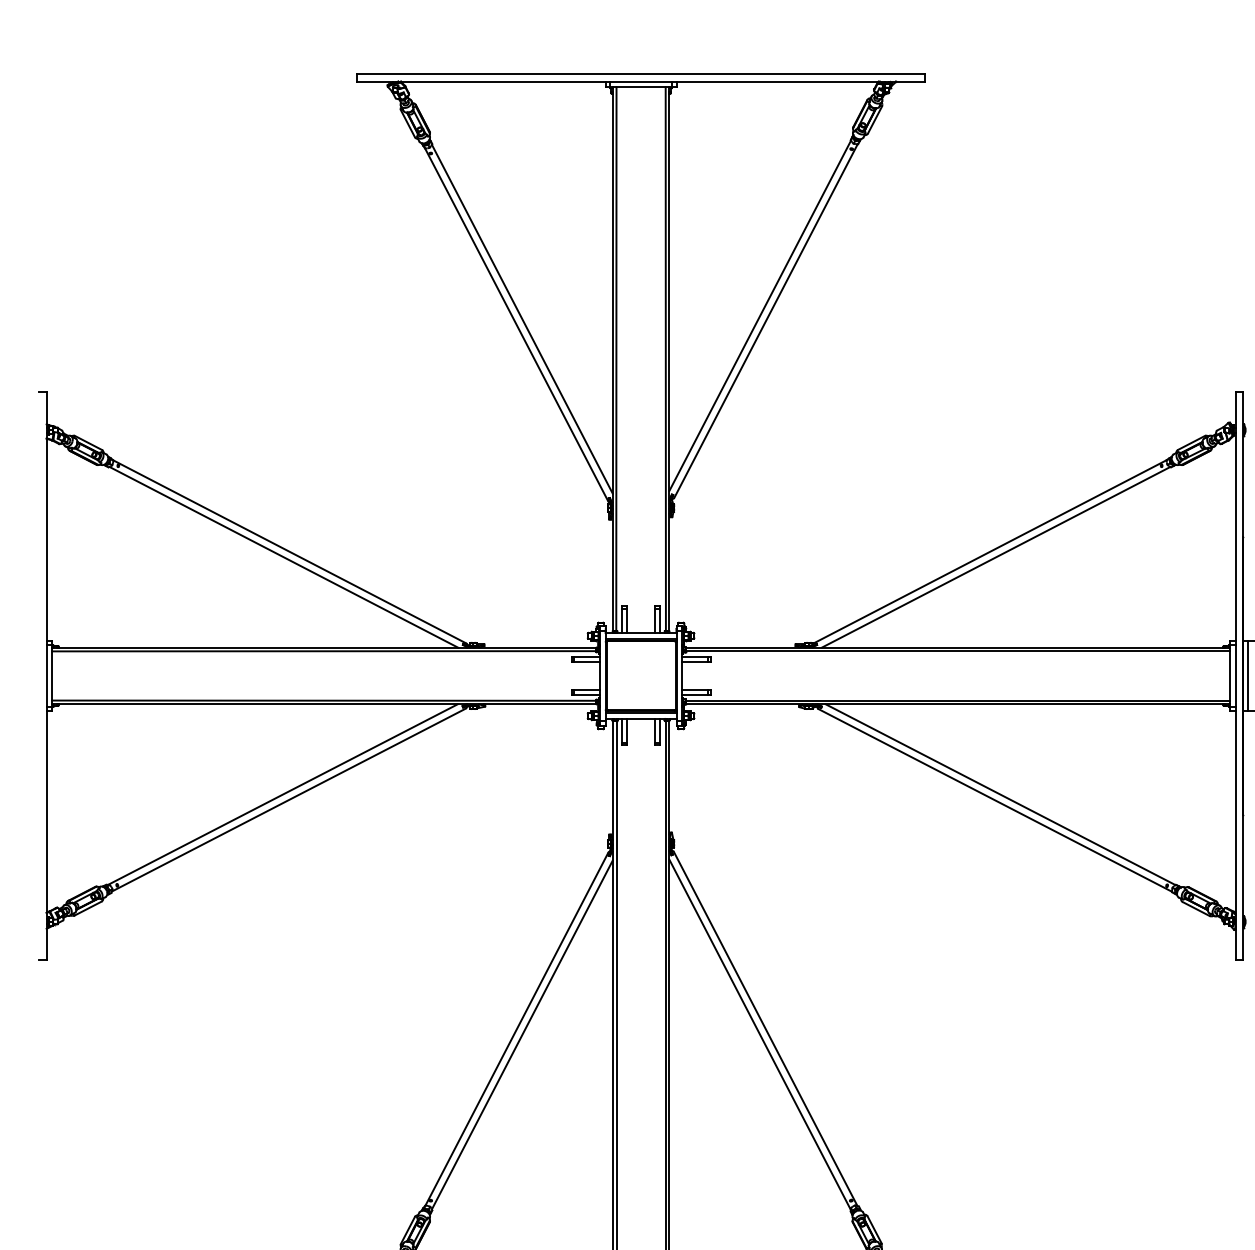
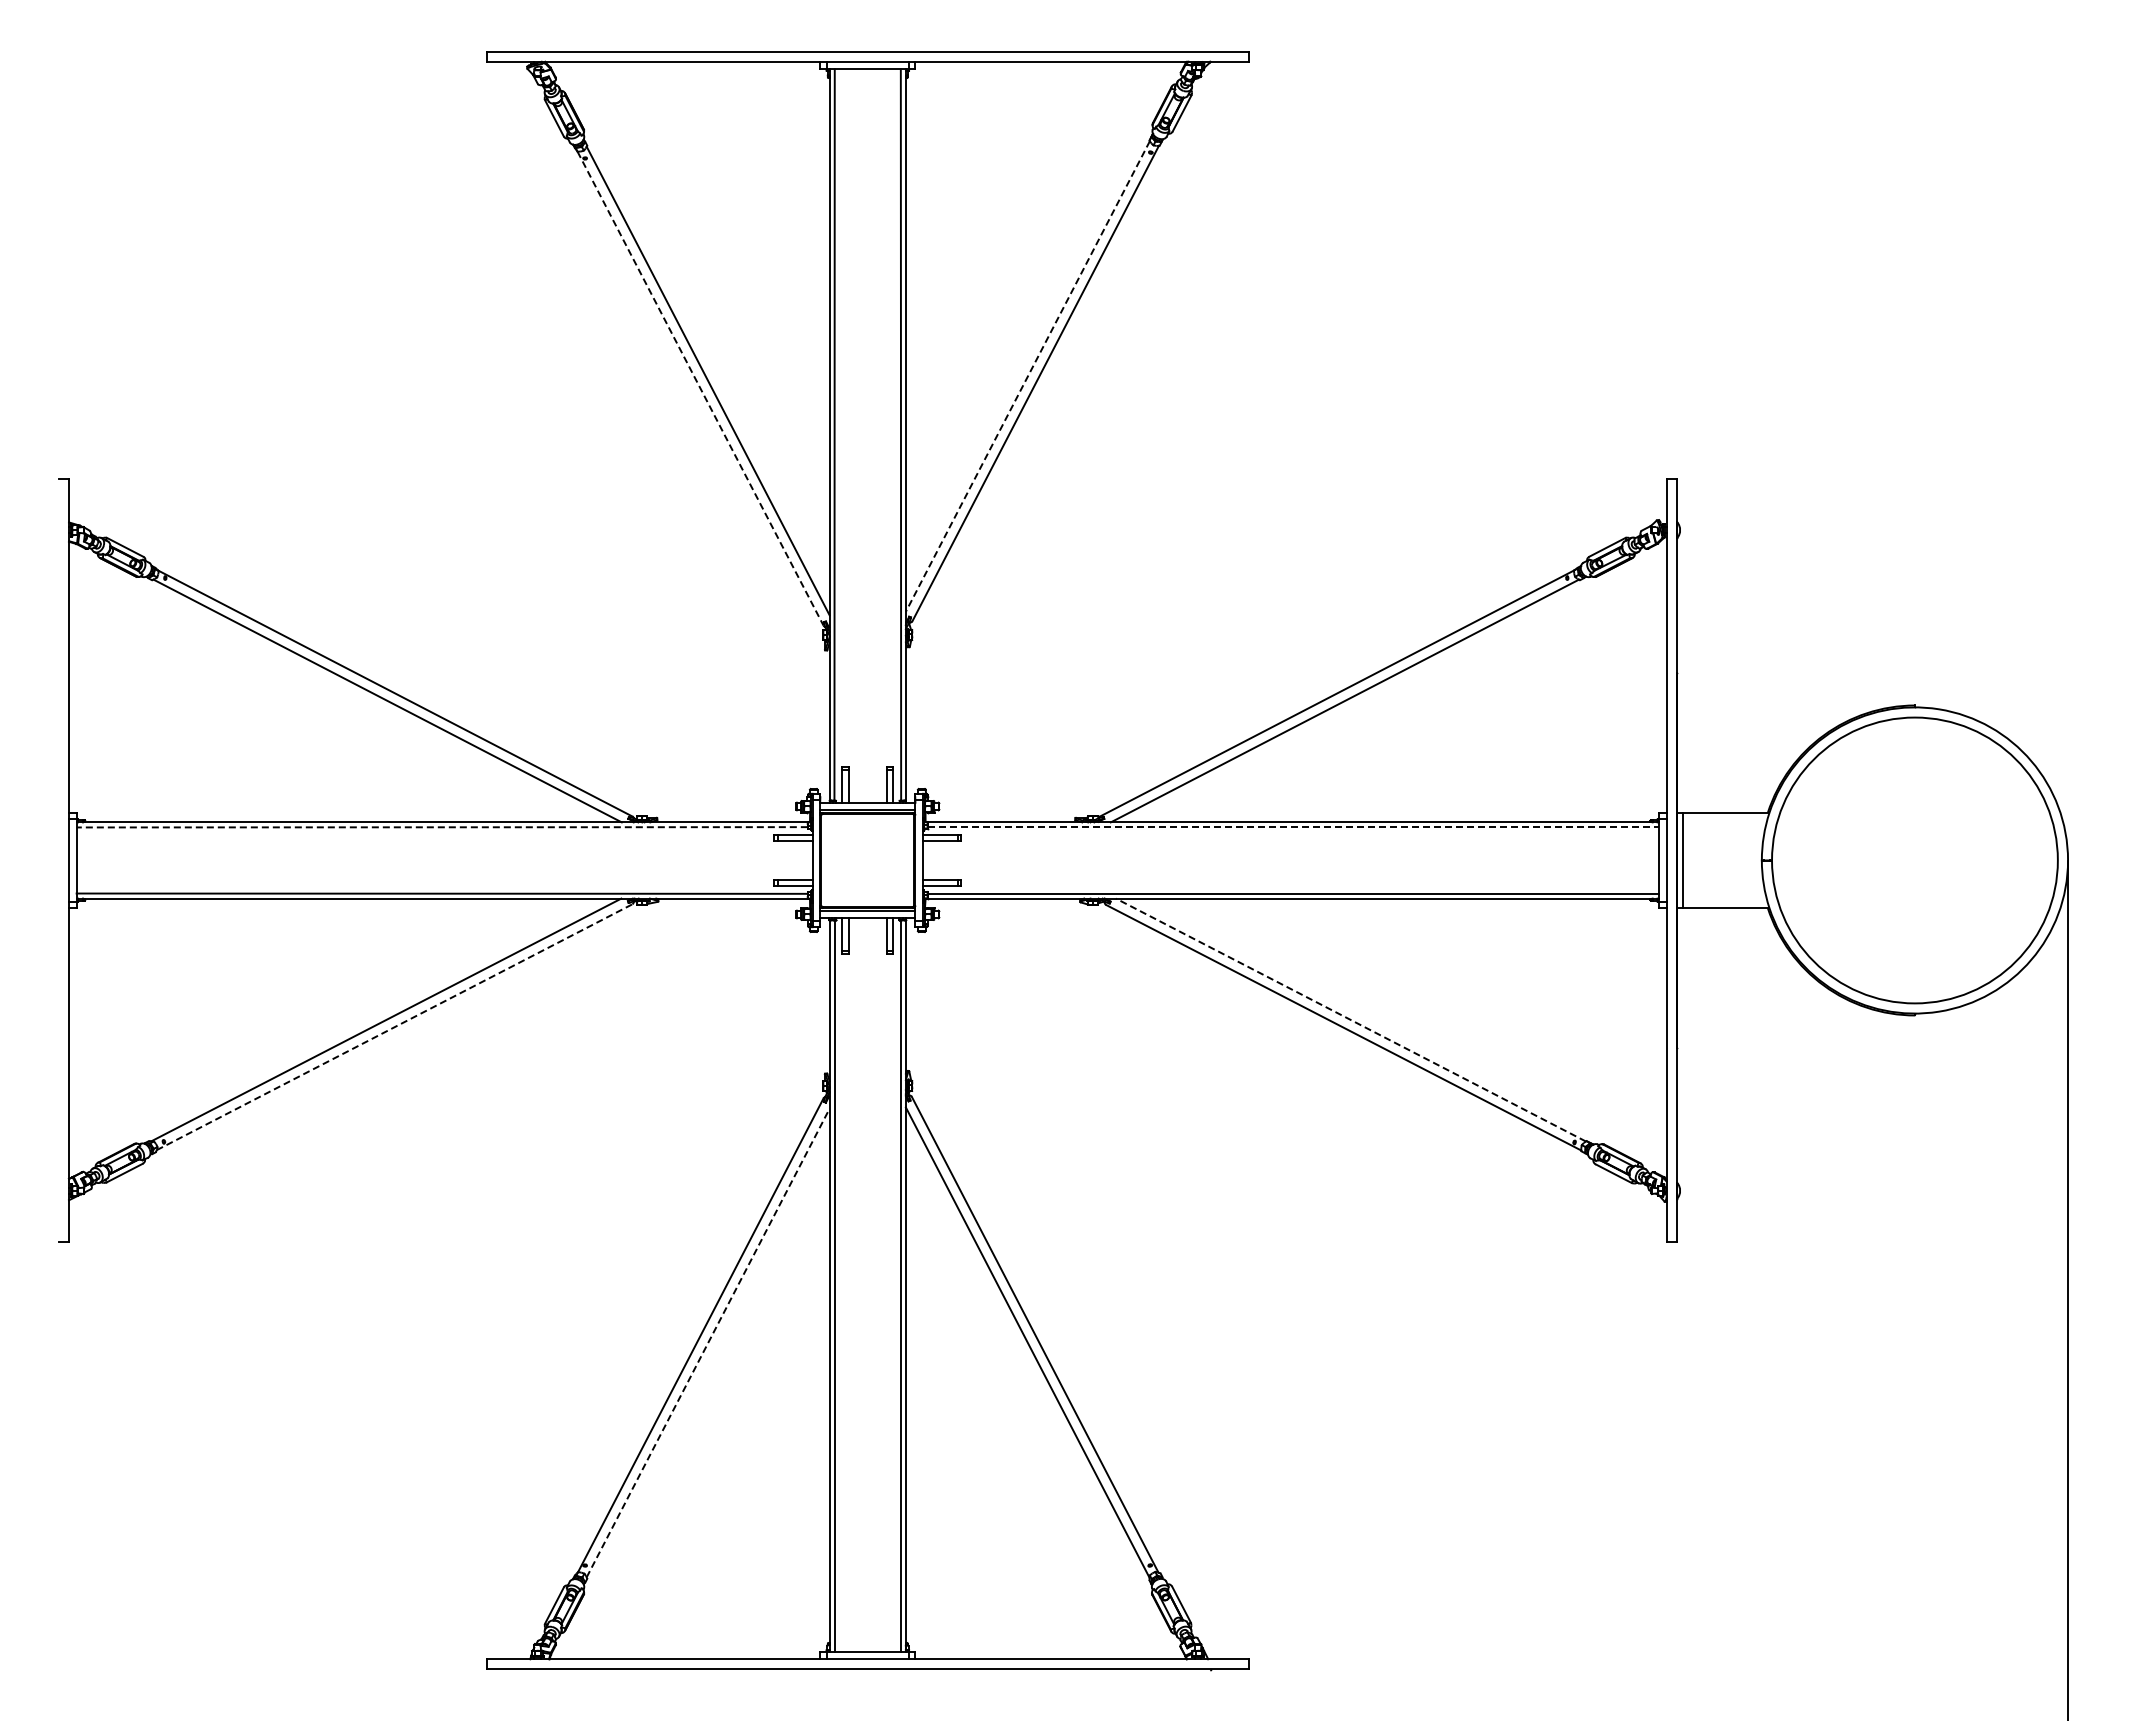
line: (759, 315) -> (1027, 376), solid -> dashed
line: (516, 324) -> (700, 388), solid -> dashed
line: (324, 651) -> (442, 827), solid -> dashed
line: (957, 651) -> (1293, 827), solid -> dashed
line: (1000, 795) -> (1350, 1020), solid -> dashed
line: (288, 800) -> (394, 1027), solid -> dashed
line: (522, 1034) -> (708, 1342), solid -> dashed

